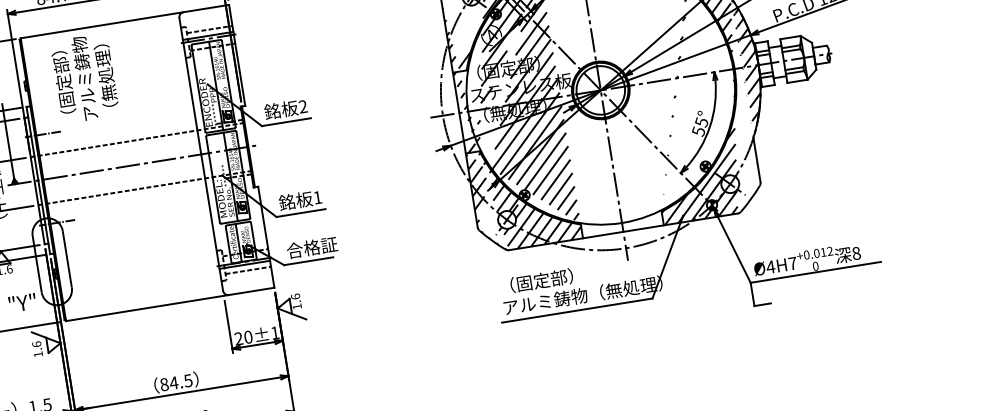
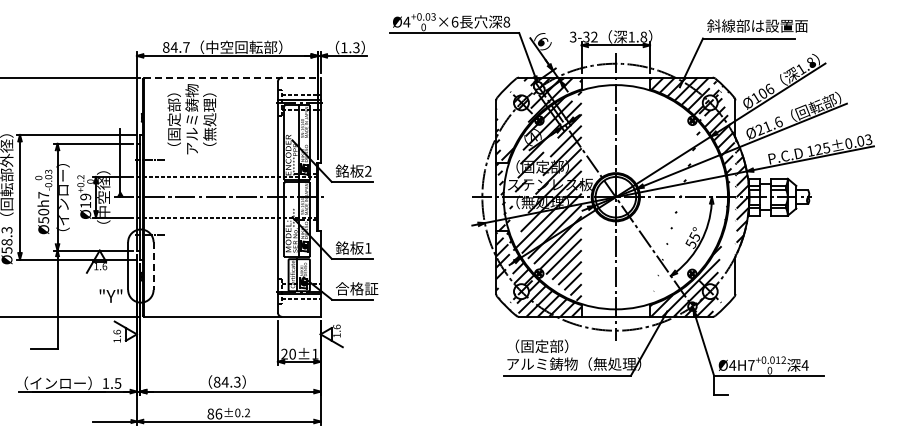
line: (126, 21) -> (233, 77), solid -> dashed
text: (855, 253) -> (804, 365), 8 -> 4
line: (67, 259) -> (153, 266), solid -> dashed
text: (188, 379) -> (237, 381), 84.5 -> 84.3

